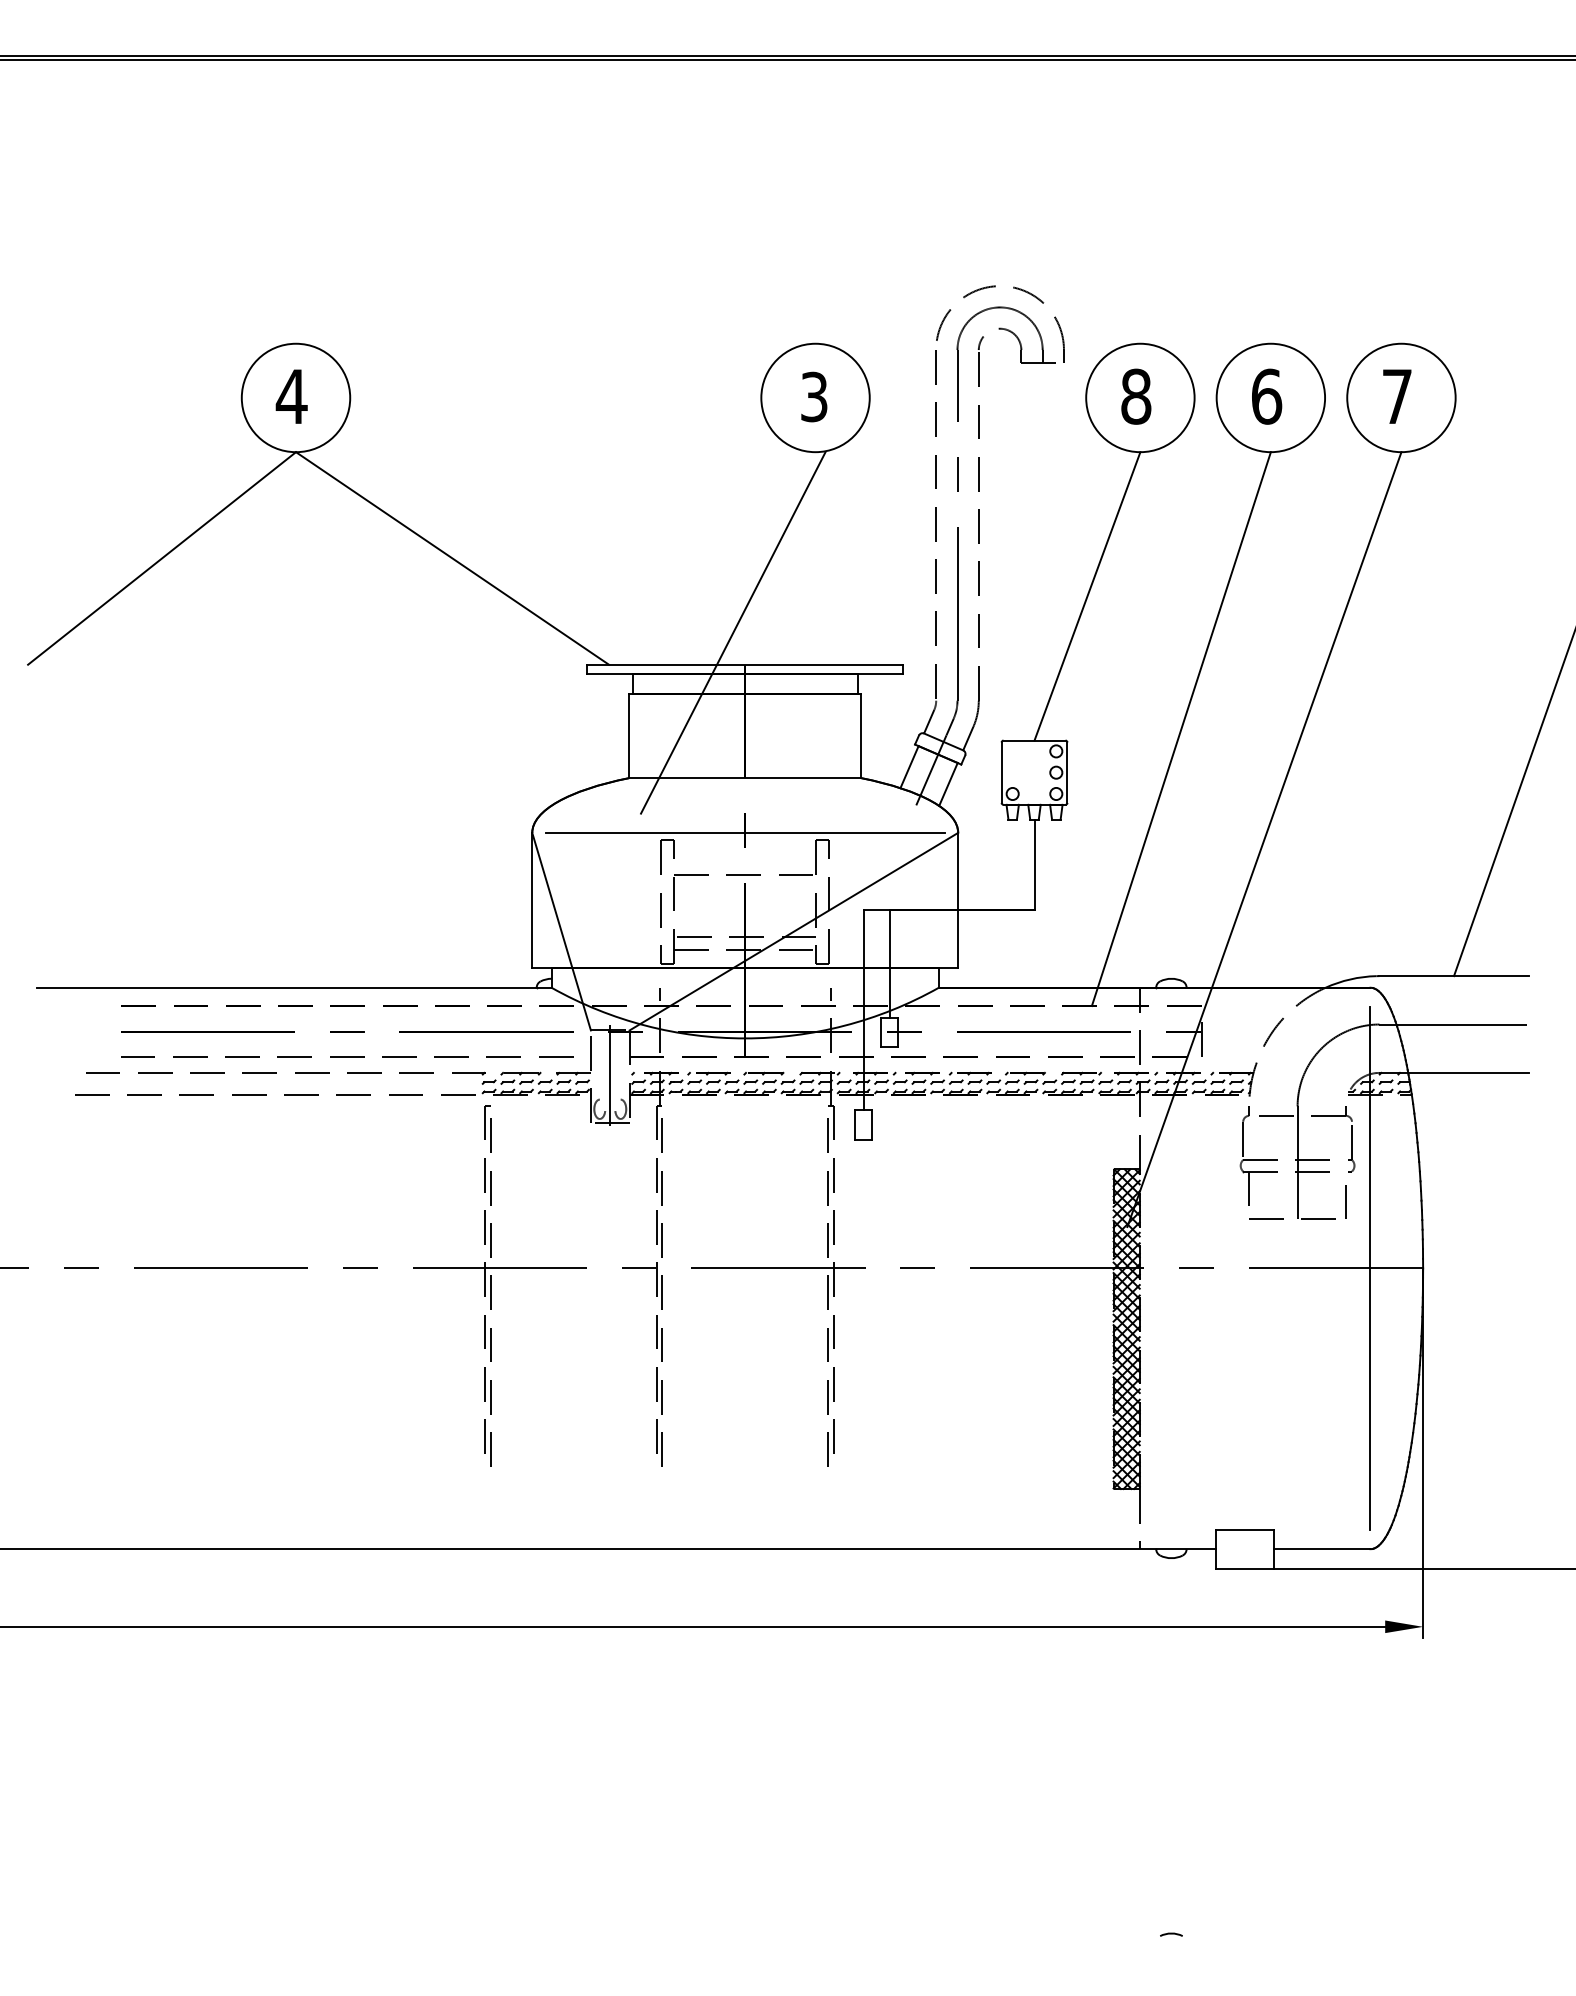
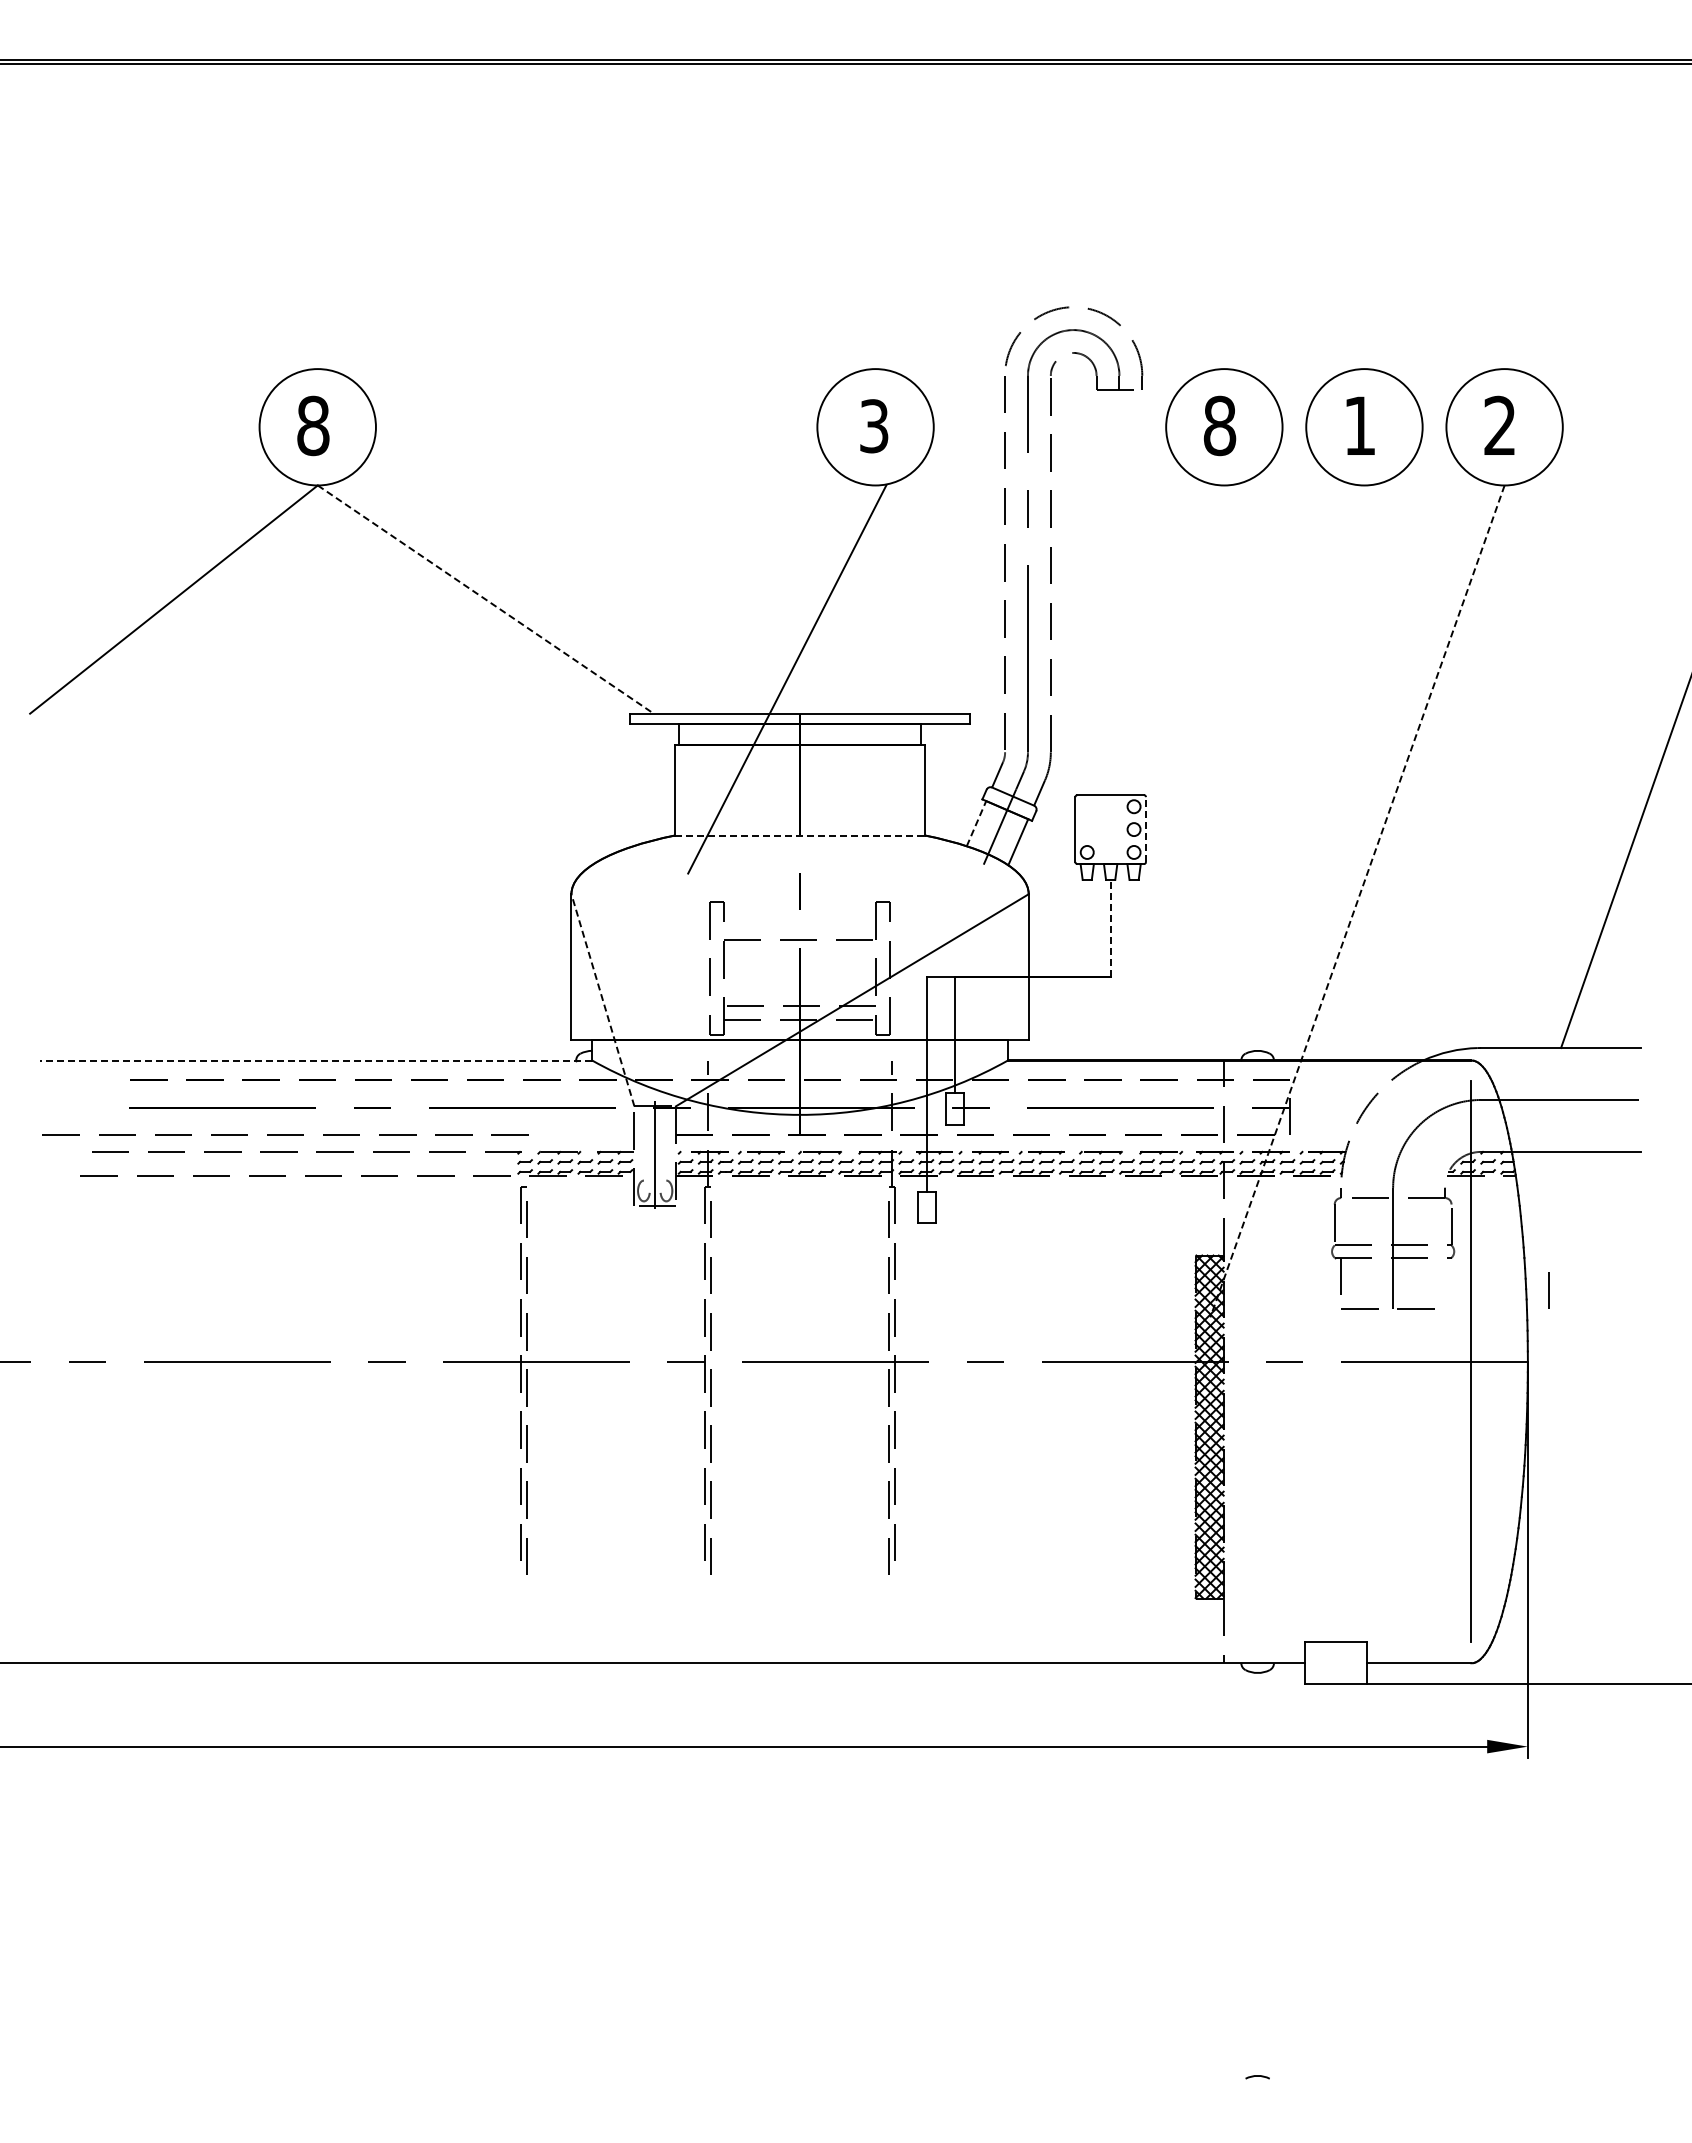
text: (1396, 395) -> (1499, 424), 7 -> 2
text: (292, 396) -> (313, 425), 4 -> 8
text: (1267, 396) -> (1360, 425), 6 -> 1
line: (453, 558) -> (486, 599), solid -> dashed
line: (1087, 596) -> (1167, 640), removed
line: (1181, 728) -> (1268, 782), removed
line: (909, 767) -> (976, 823), solid -> dashed
line: (1067, 772) -> (1146, 829), solid -> dashed
line: (745, 778) -> (800, 835), solid -> dashed
line: (744, 833) -> (799, 894), removed
line: (1264, 839) -> (1357, 901), solid -> dashed
line: (1034, 863) -> (1110, 927), solid -> dashed
line: (561, 931) -> (602, 1000), solid -> dashed
line: (293, 987) -> (315, 1060), solid -> dashed
line: (346, 1056) -> (285, 1134), moved
line: (1345, 1201) -> (1548, 1290), moved

